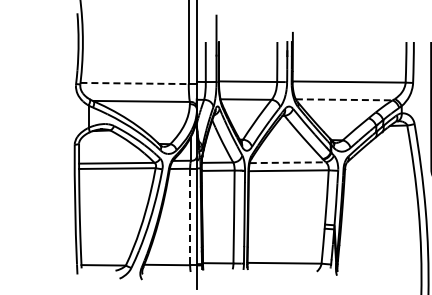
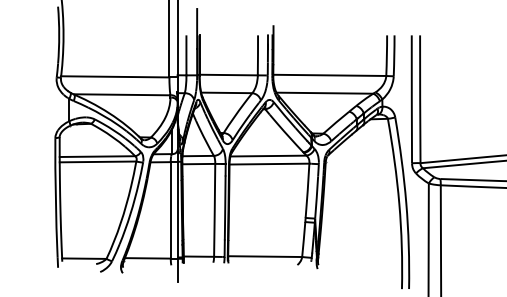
line: (134, 83) -> (115, 76), dashed -> solid
line: (344, 100) -> (325, 93), dashed -> solid
line: (287, 163) -> (268, 156), dashed -> solid
line: (189, 217) -> (170, 210), dashed -> solid

